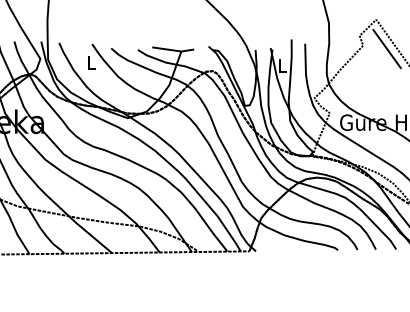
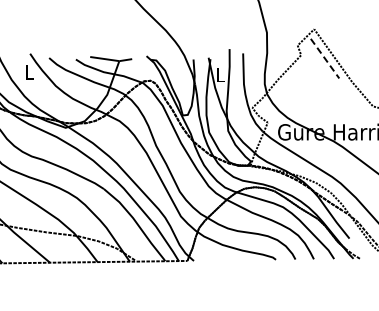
line: (387, 49) -> (325, 59), solid -> dashed

